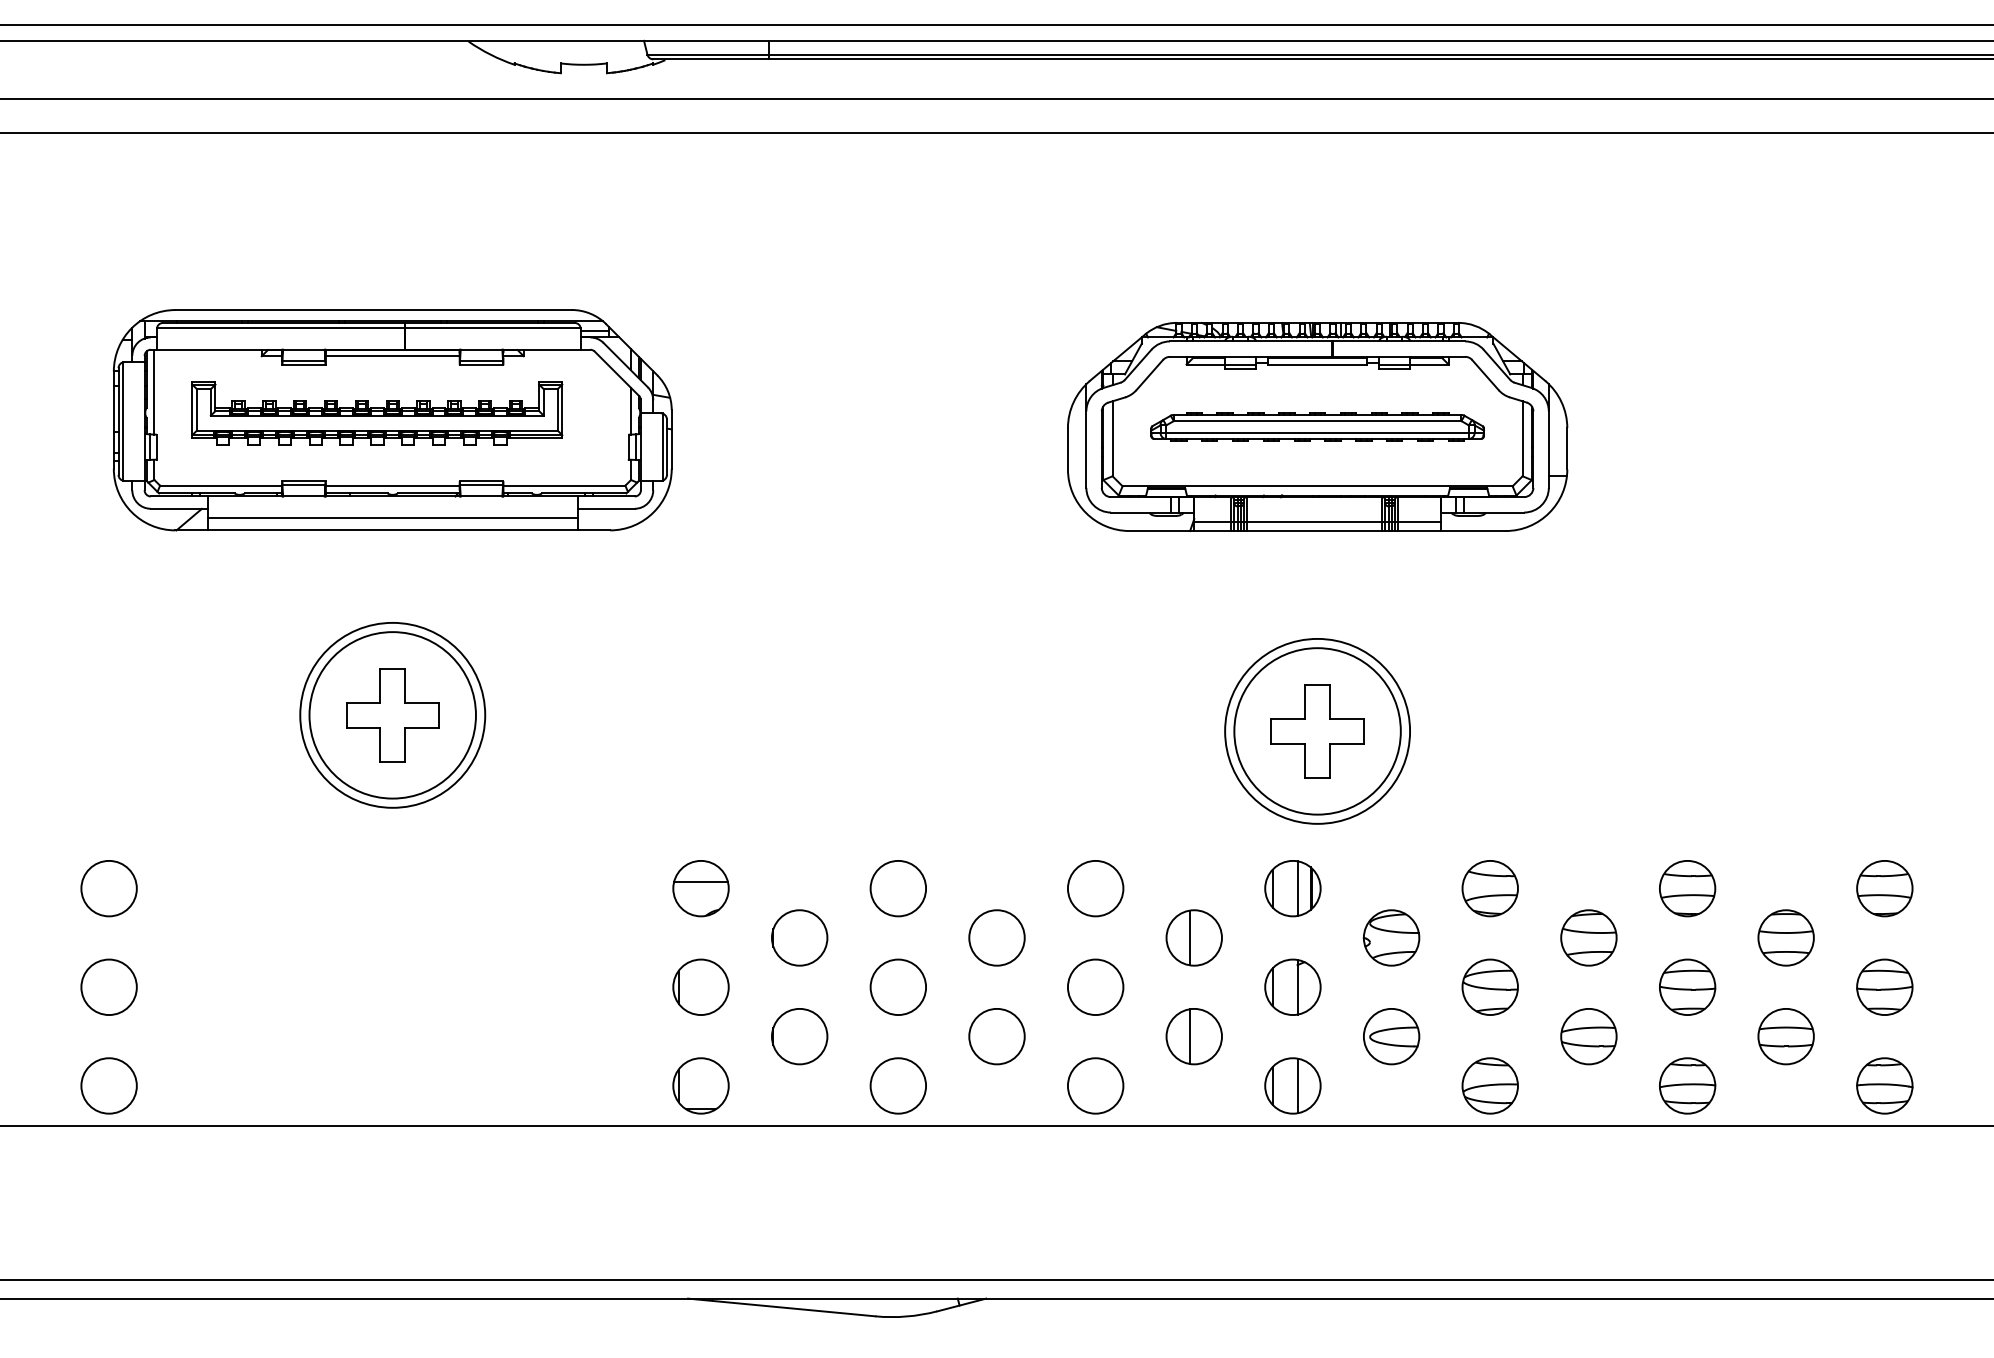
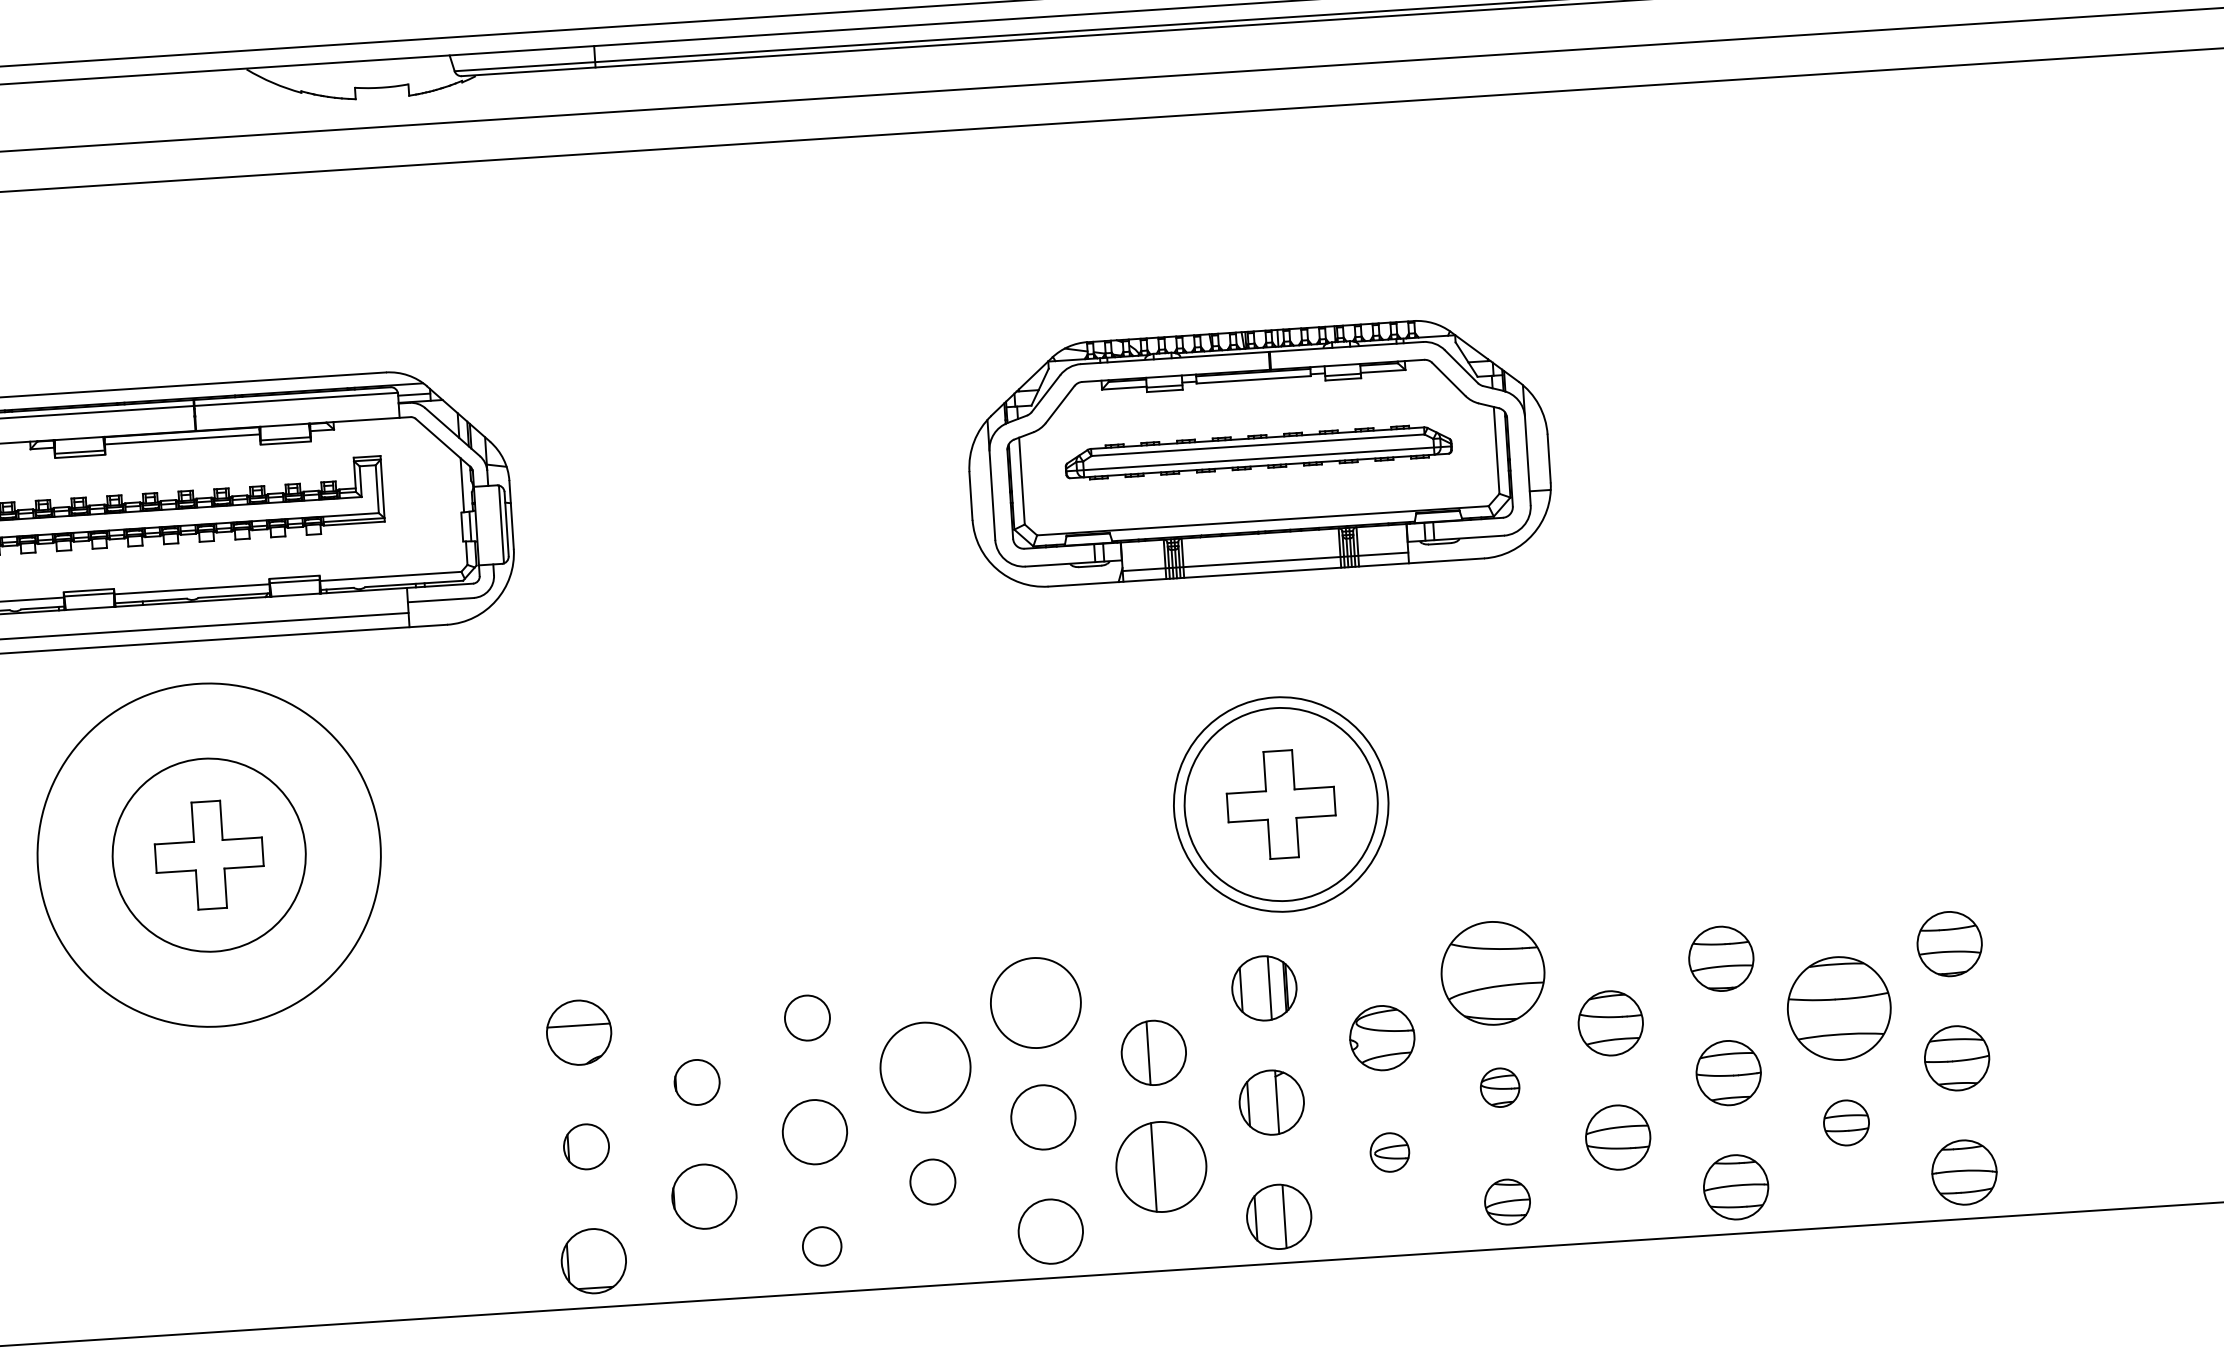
circle: (392, 714) -> (208, 854), size x1.6
circle: (897, 888) -> (806, 1017), size x0.7
circle: (1095, 888) -> (1035, 1003), size x1.4
part: (1489, 888) -> (1492, 973), size x1.6
circle: (799, 937) -> (696, 1081), size x0.7
circle: (996, 937) -> (924, 1067), size x1.4
part: (1785, 937) -> (1838, 1008), size x1.6
part: (700, 986) -> (585, 1146), size x0.7
part: (1489, 986) -> (1499, 1087), size x0.6
circle: (996, 1036) -> (932, 1181), size x0.7
part: (1193, 1036) -> (1160, 1167), size x1.4
part: (1391, 1036) -> (1389, 1152), size x0.6
part: (1785, 1036) -> (1845, 1122), size x0.7
circle: (897, 1085) -> (821, 1245), size x0.6
part: (1489, 1085) -> (1506, 1201), size x0.7

